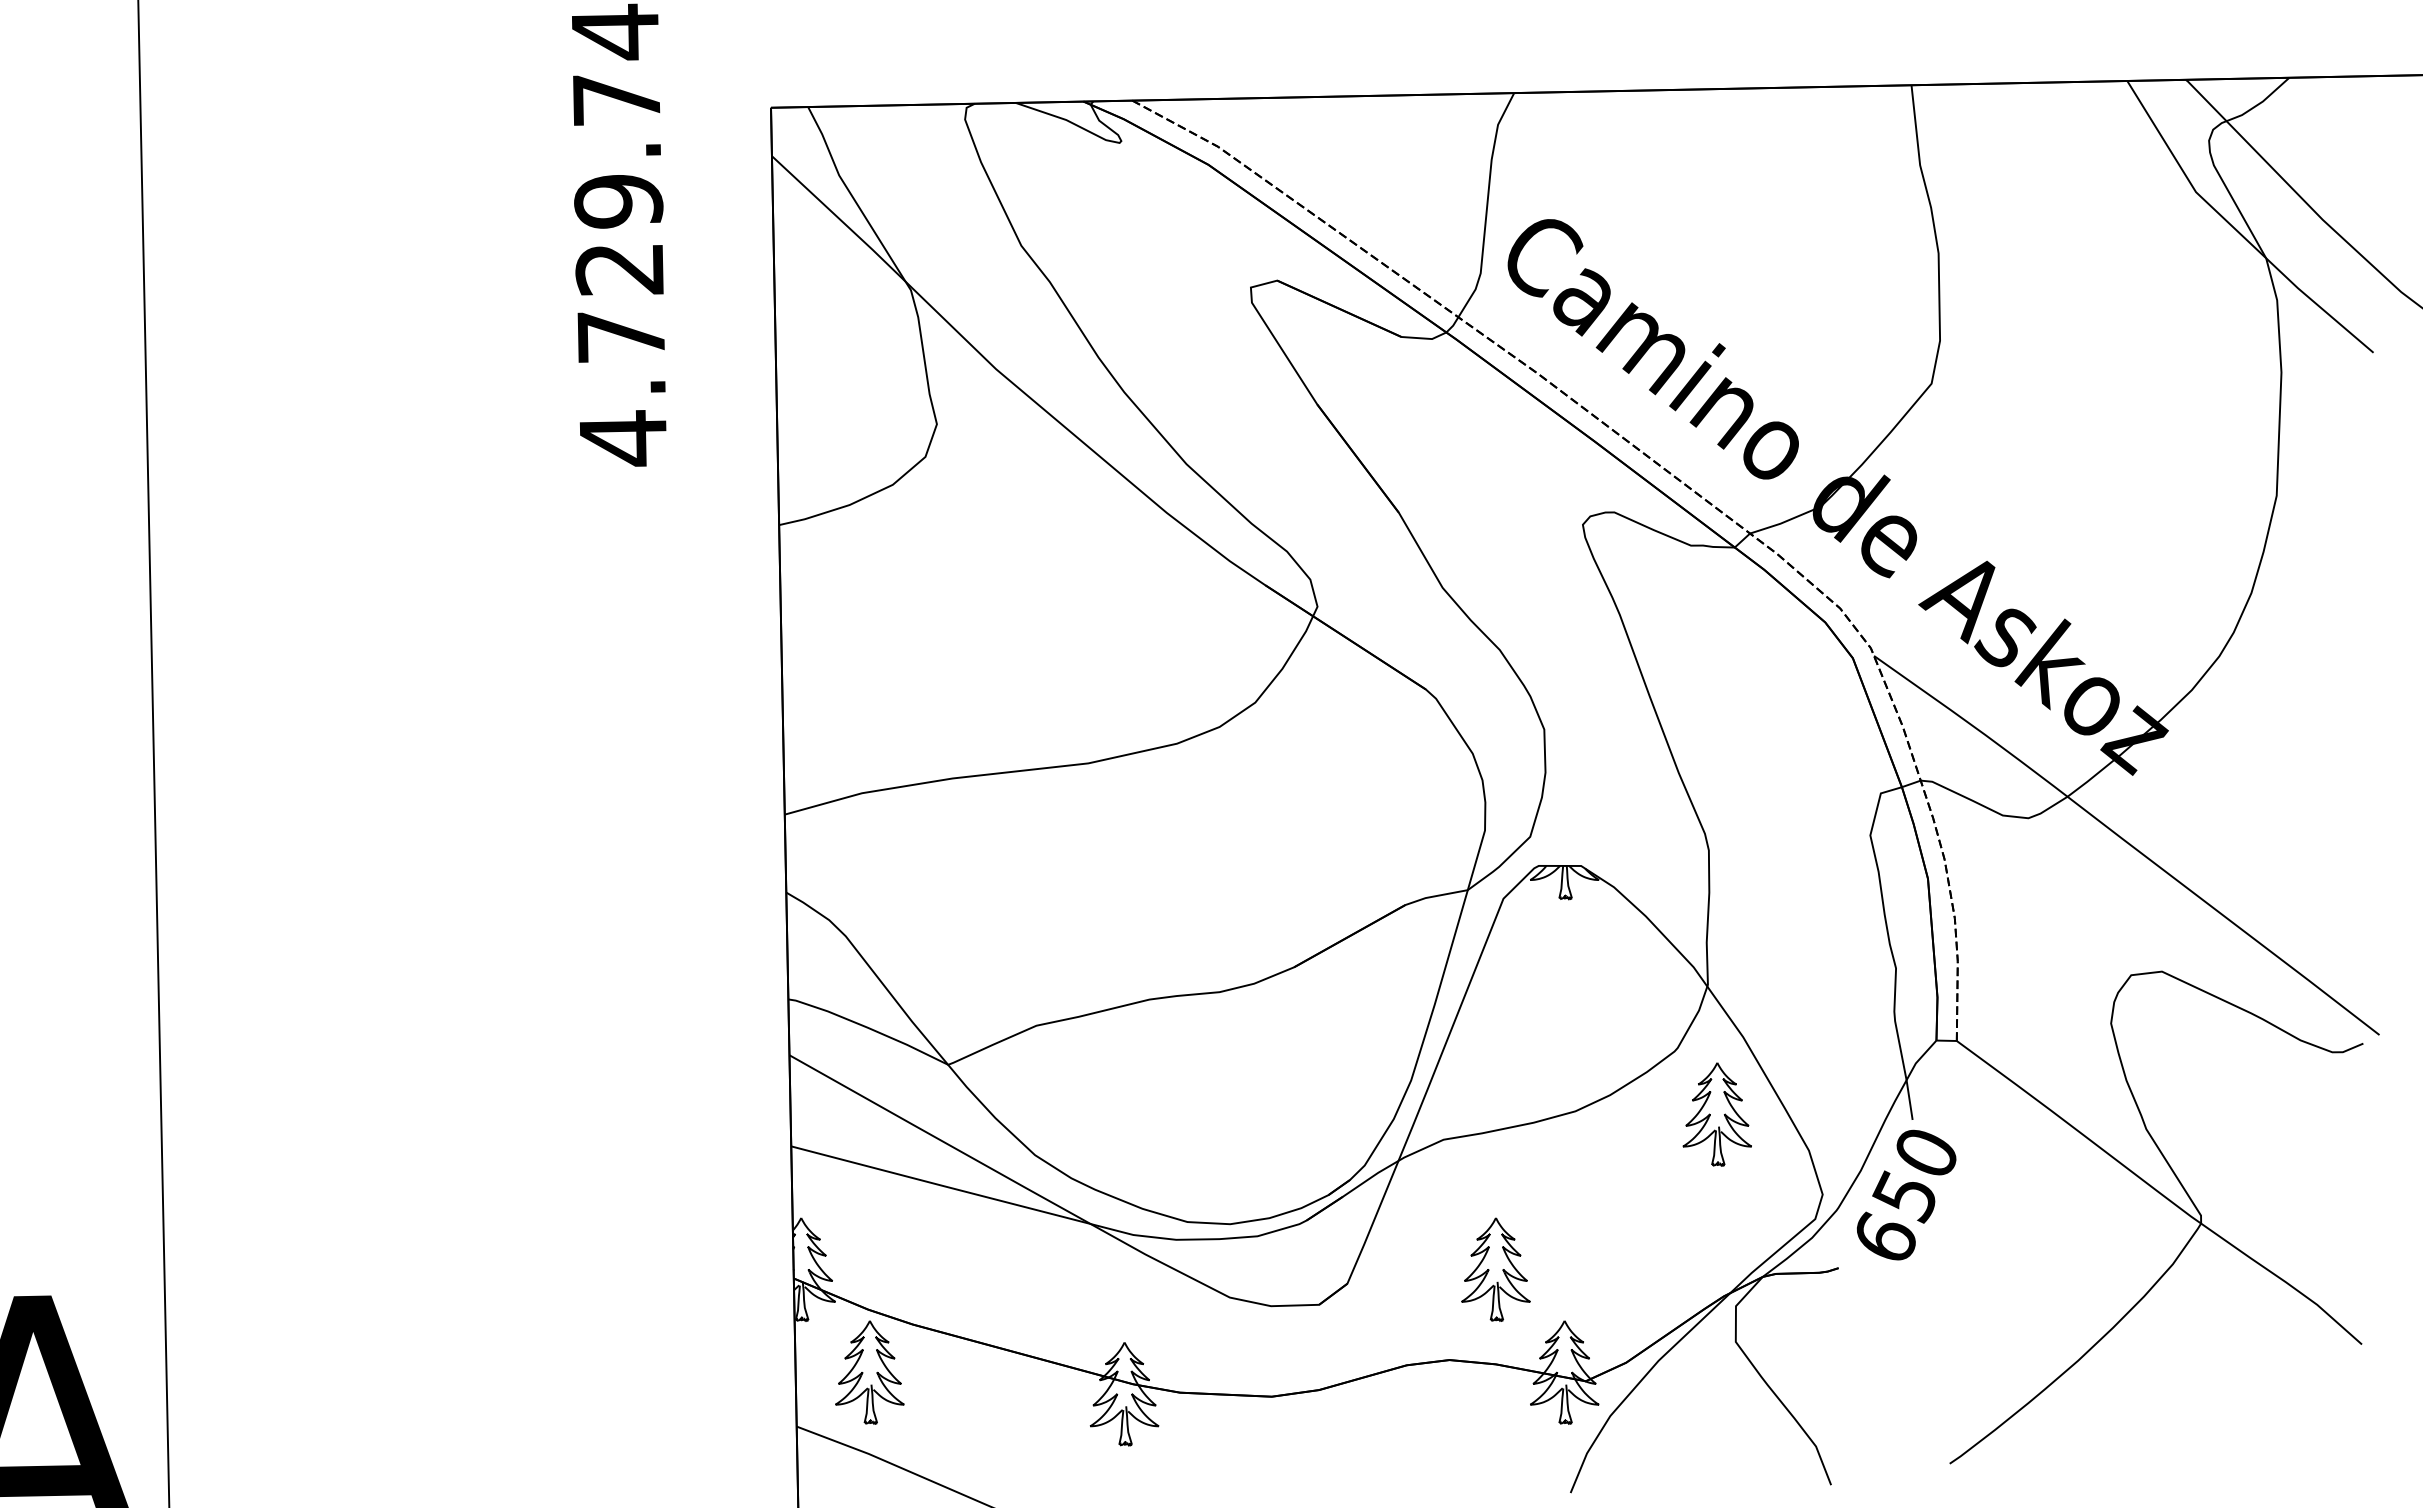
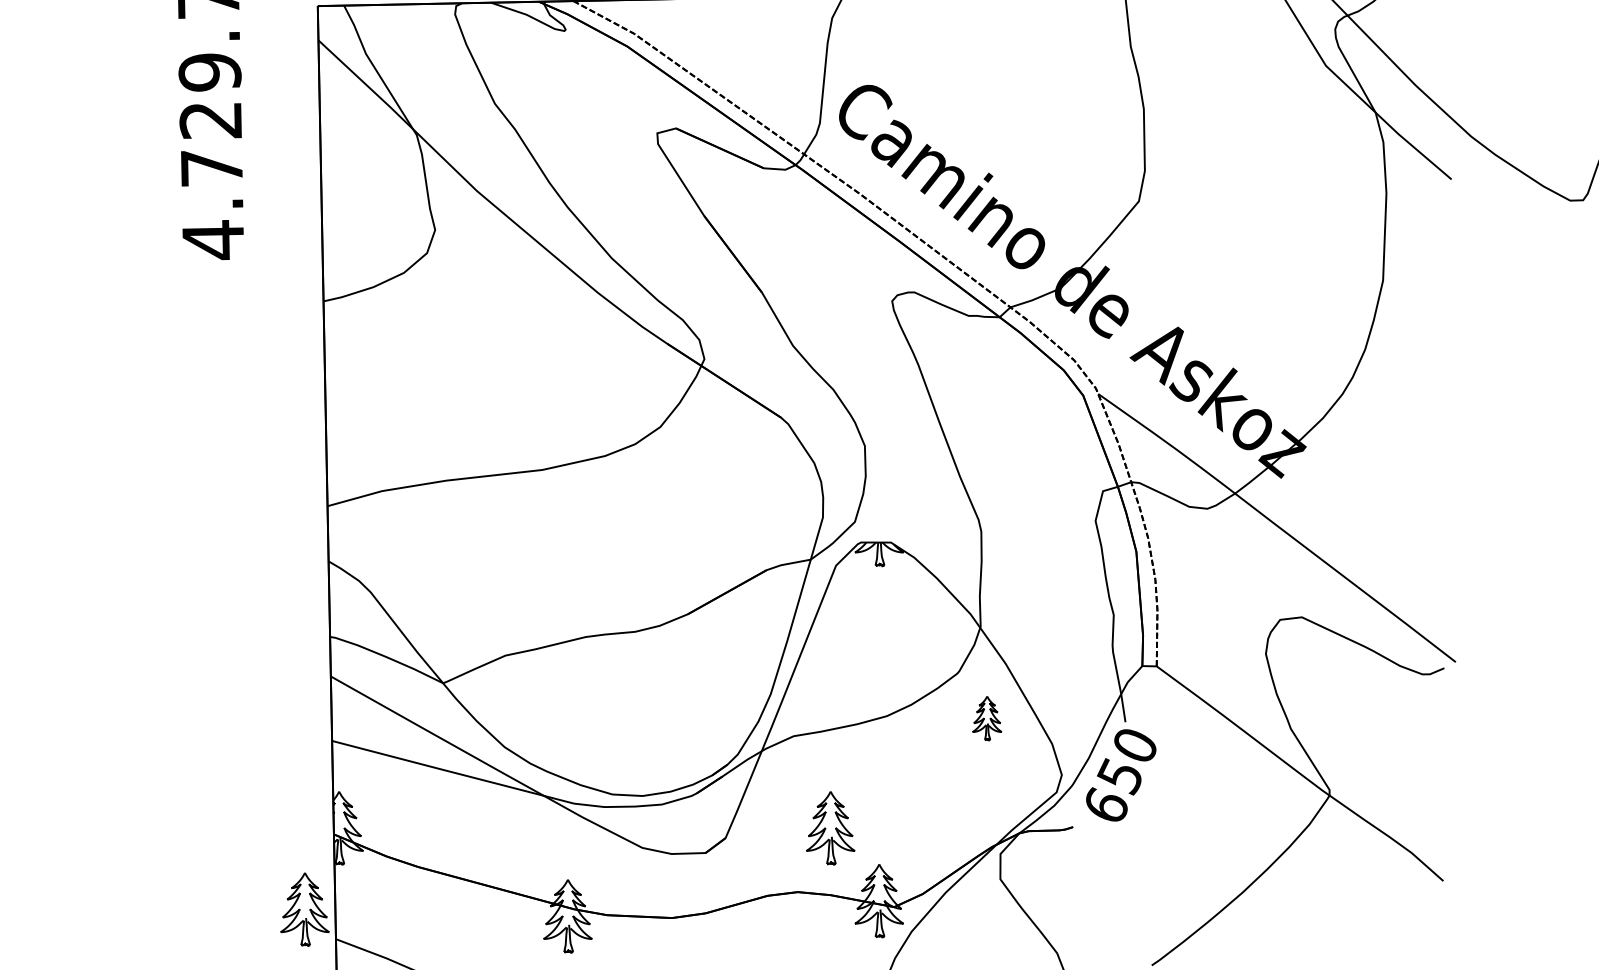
part: (1716, 1114) -> (986, 718), size x0.6
part: (869, 1372) -> (304, 909), moved

